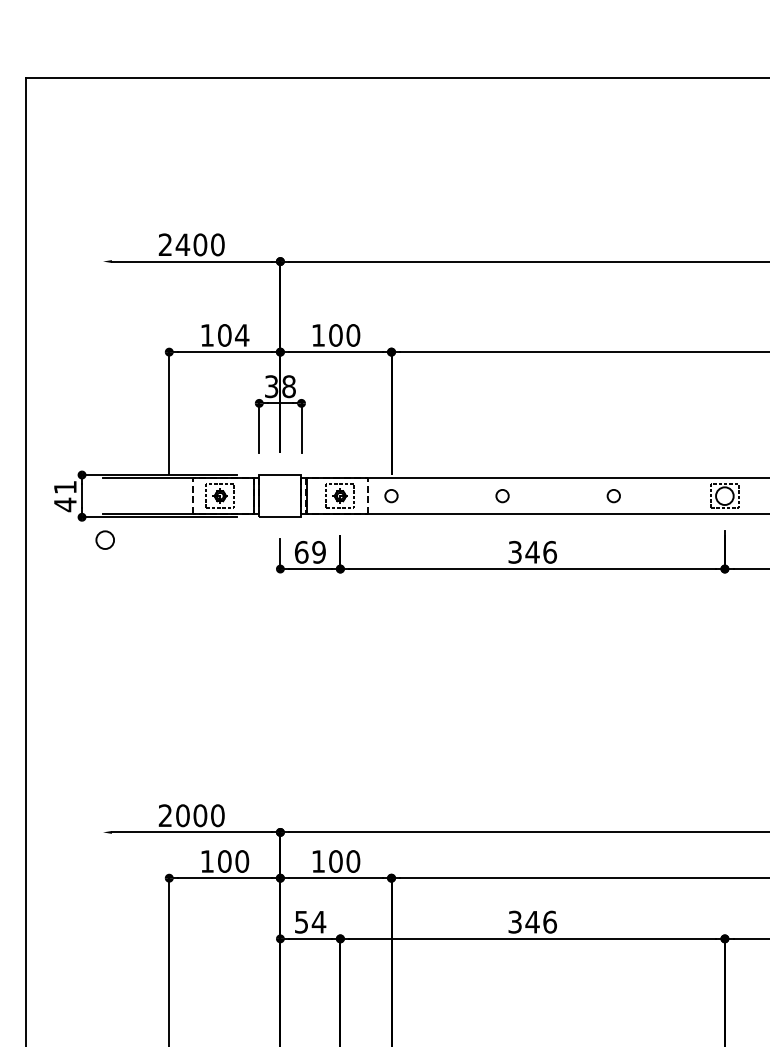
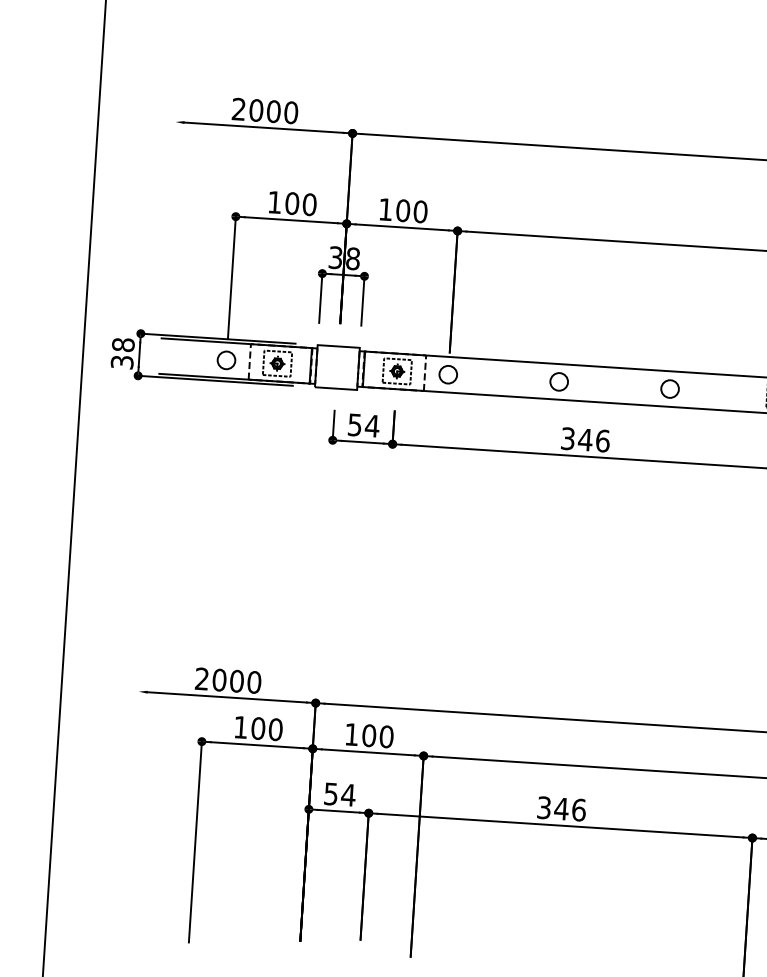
text: (182, 244) -> (255, 110), 2400 -> 2000
text: (242, 335) -> (309, 204), 104 -> 100
circle: (391, 495) -> (448, 374), size x1.43
circle: (502, 495) -> (559, 381), size x1.43
circle: (613, 495) -> (669, 388), size x1.43
text: (64, 496) -> (121, 353), 41 -> 38
circle: (104, 539) -> (225, 359), moved
text: (310, 551) -> (363, 424), 69 -> 54

